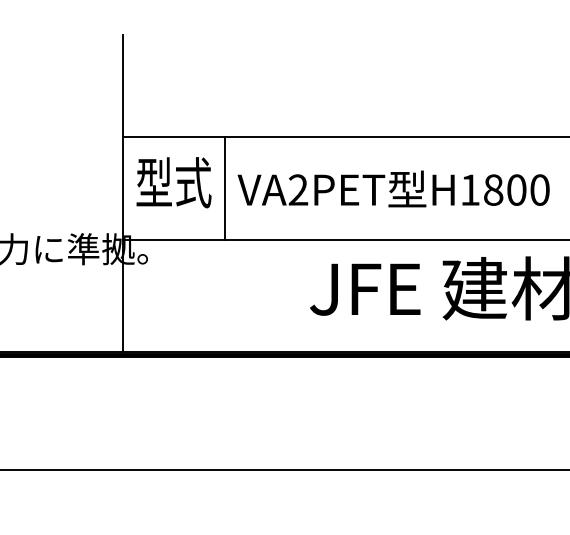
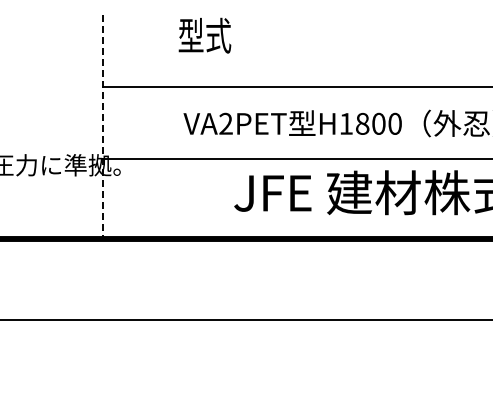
text: (173, 182) -> (204, 35), moved
line: (224, 188) -> (174, 122), removed
line: (123, 193) -> (103, 126), solid -> dashed

